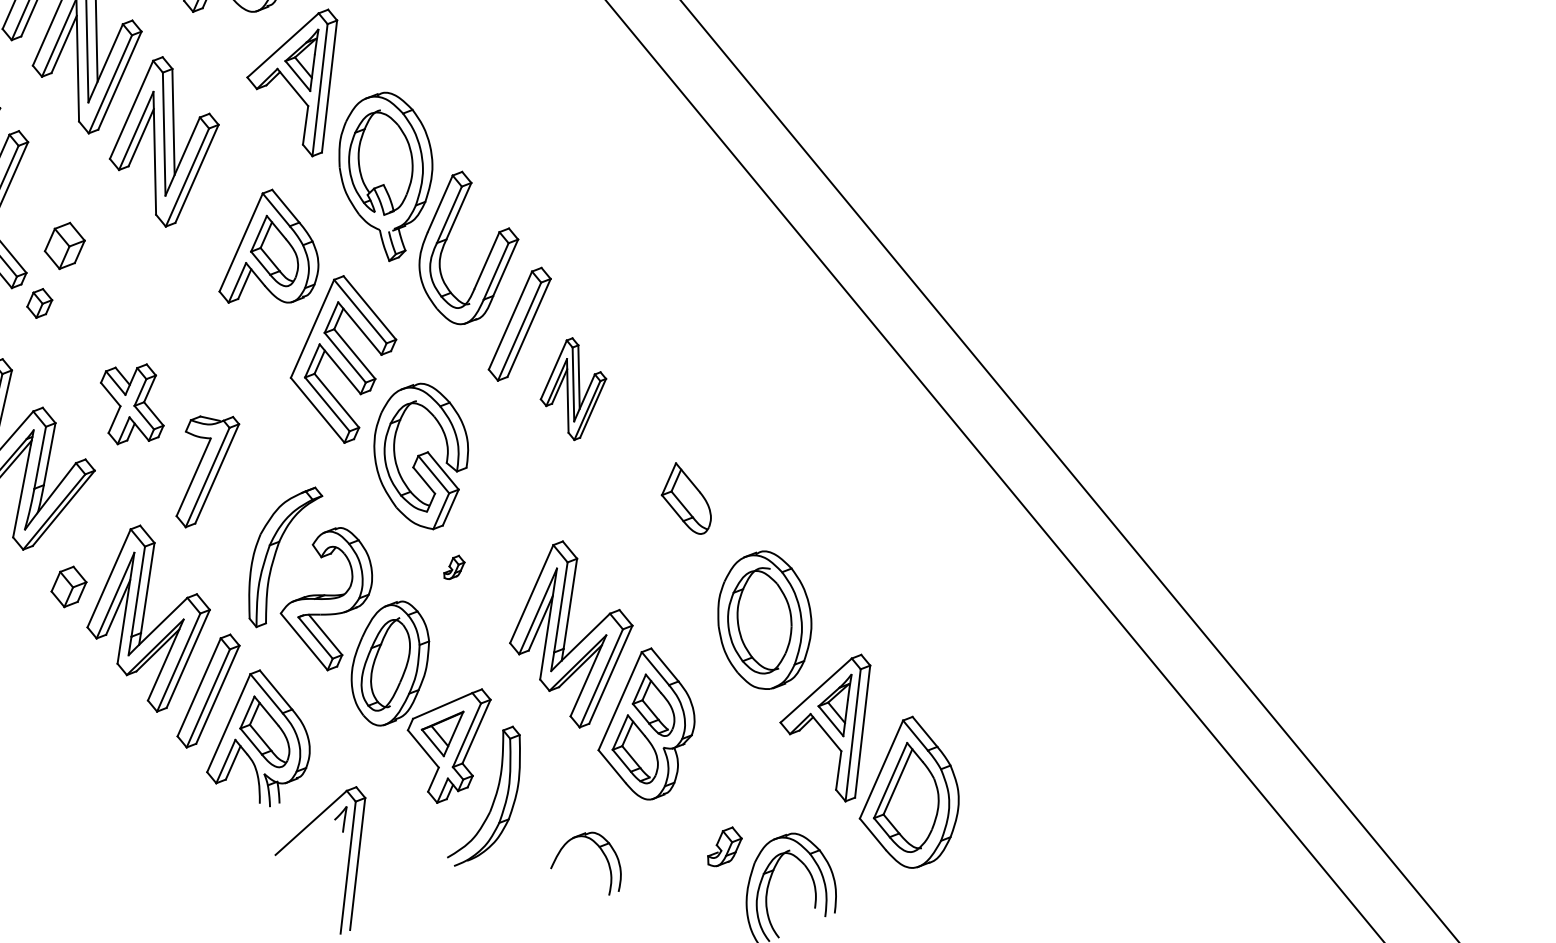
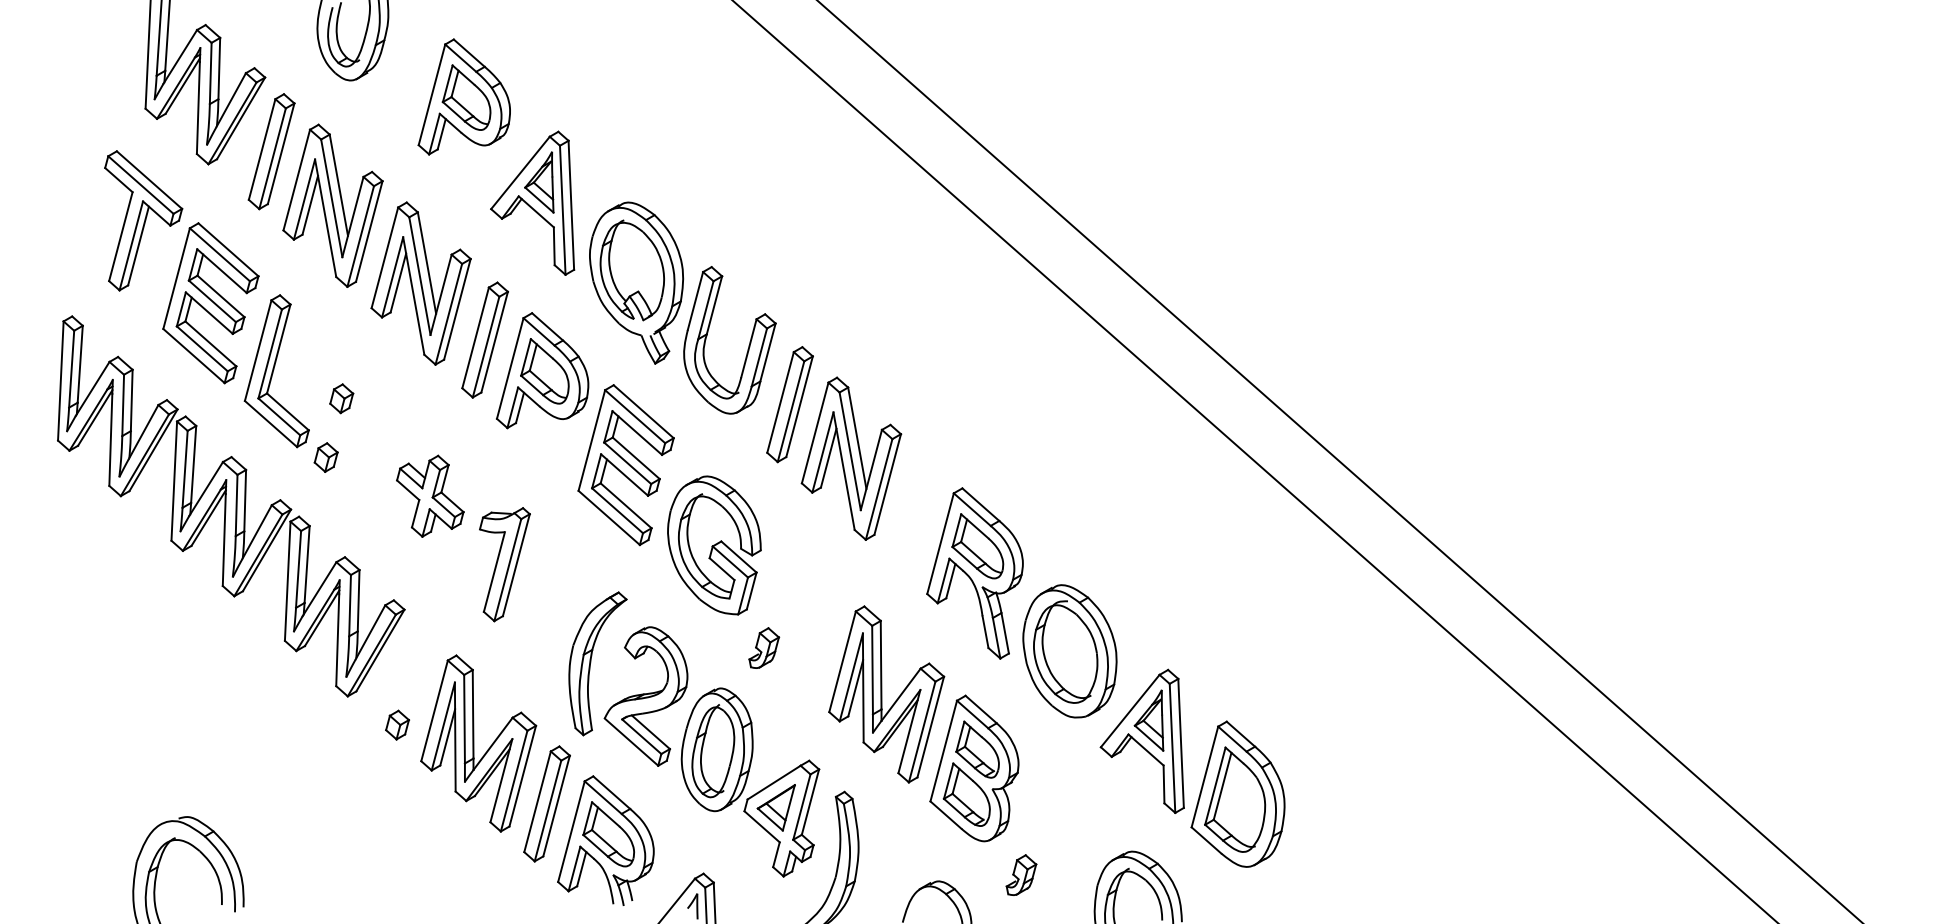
part: (219, 208) -> (484, 339), added
part: (64, 245) -> (341, 398), size x0.62
part: (573, 388) -> (851, 458), size x1.67
part: (132, 403) -> (430, 495), moved
part: (205, 471) -> (504, 564), moved
part: (680, 525) -> (974, 573), added
part: (454, 567) -> (764, 647), size x1.67
part: (69, 586) -> (397, 724), size x0.71
part: (725, 846) -> (1021, 874), moved

